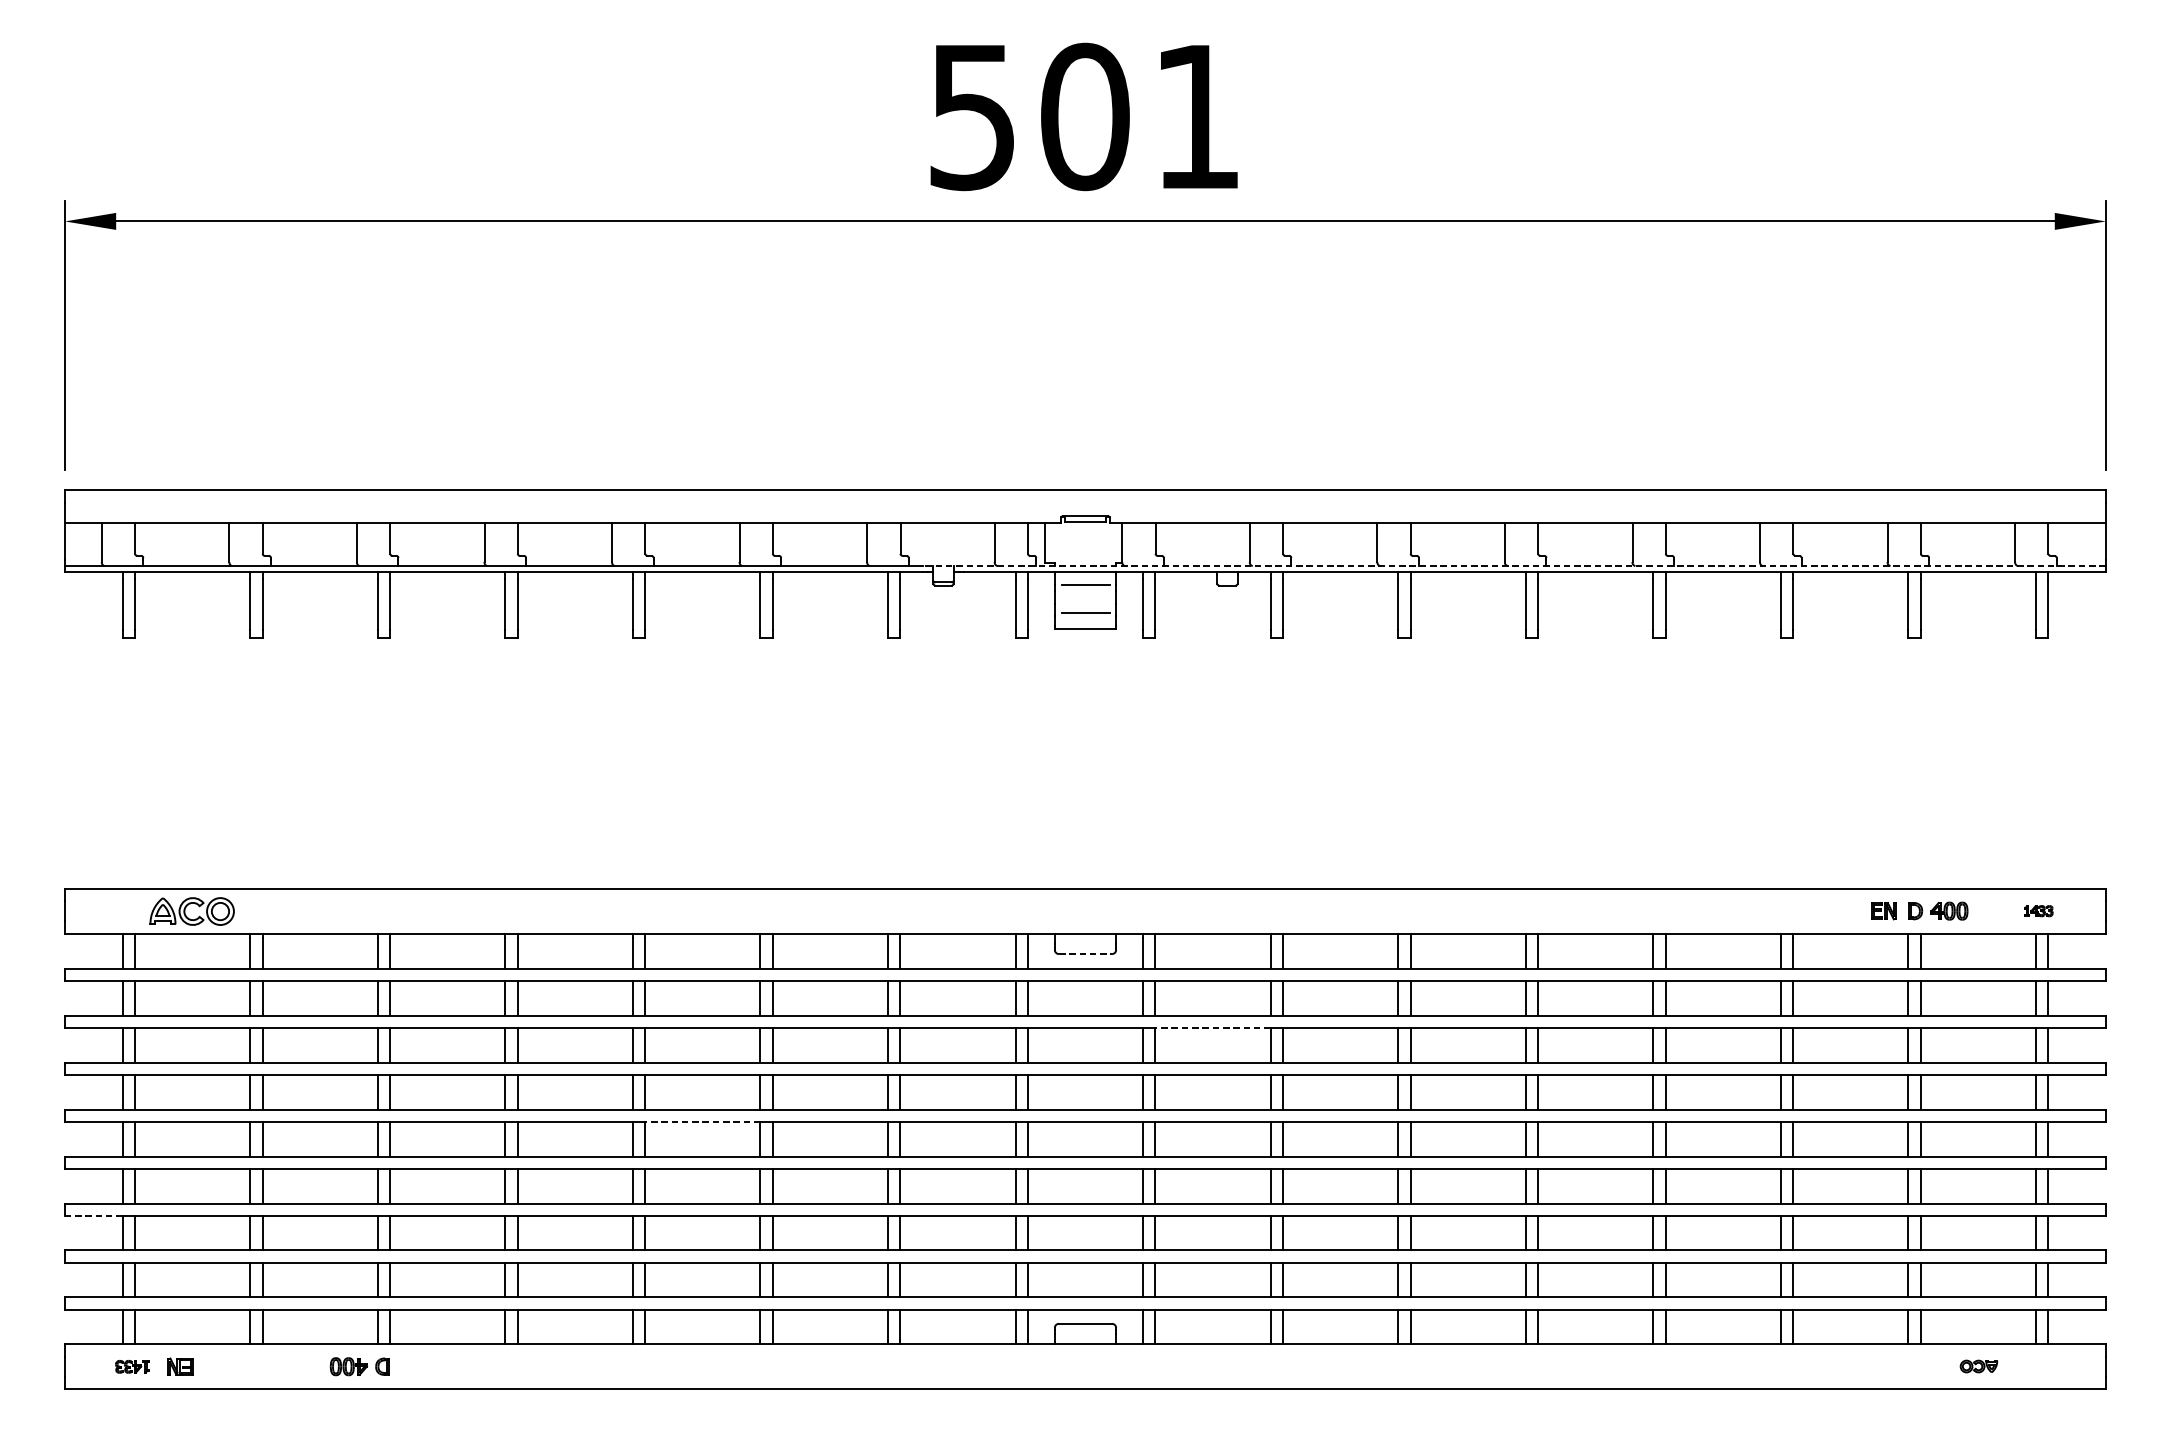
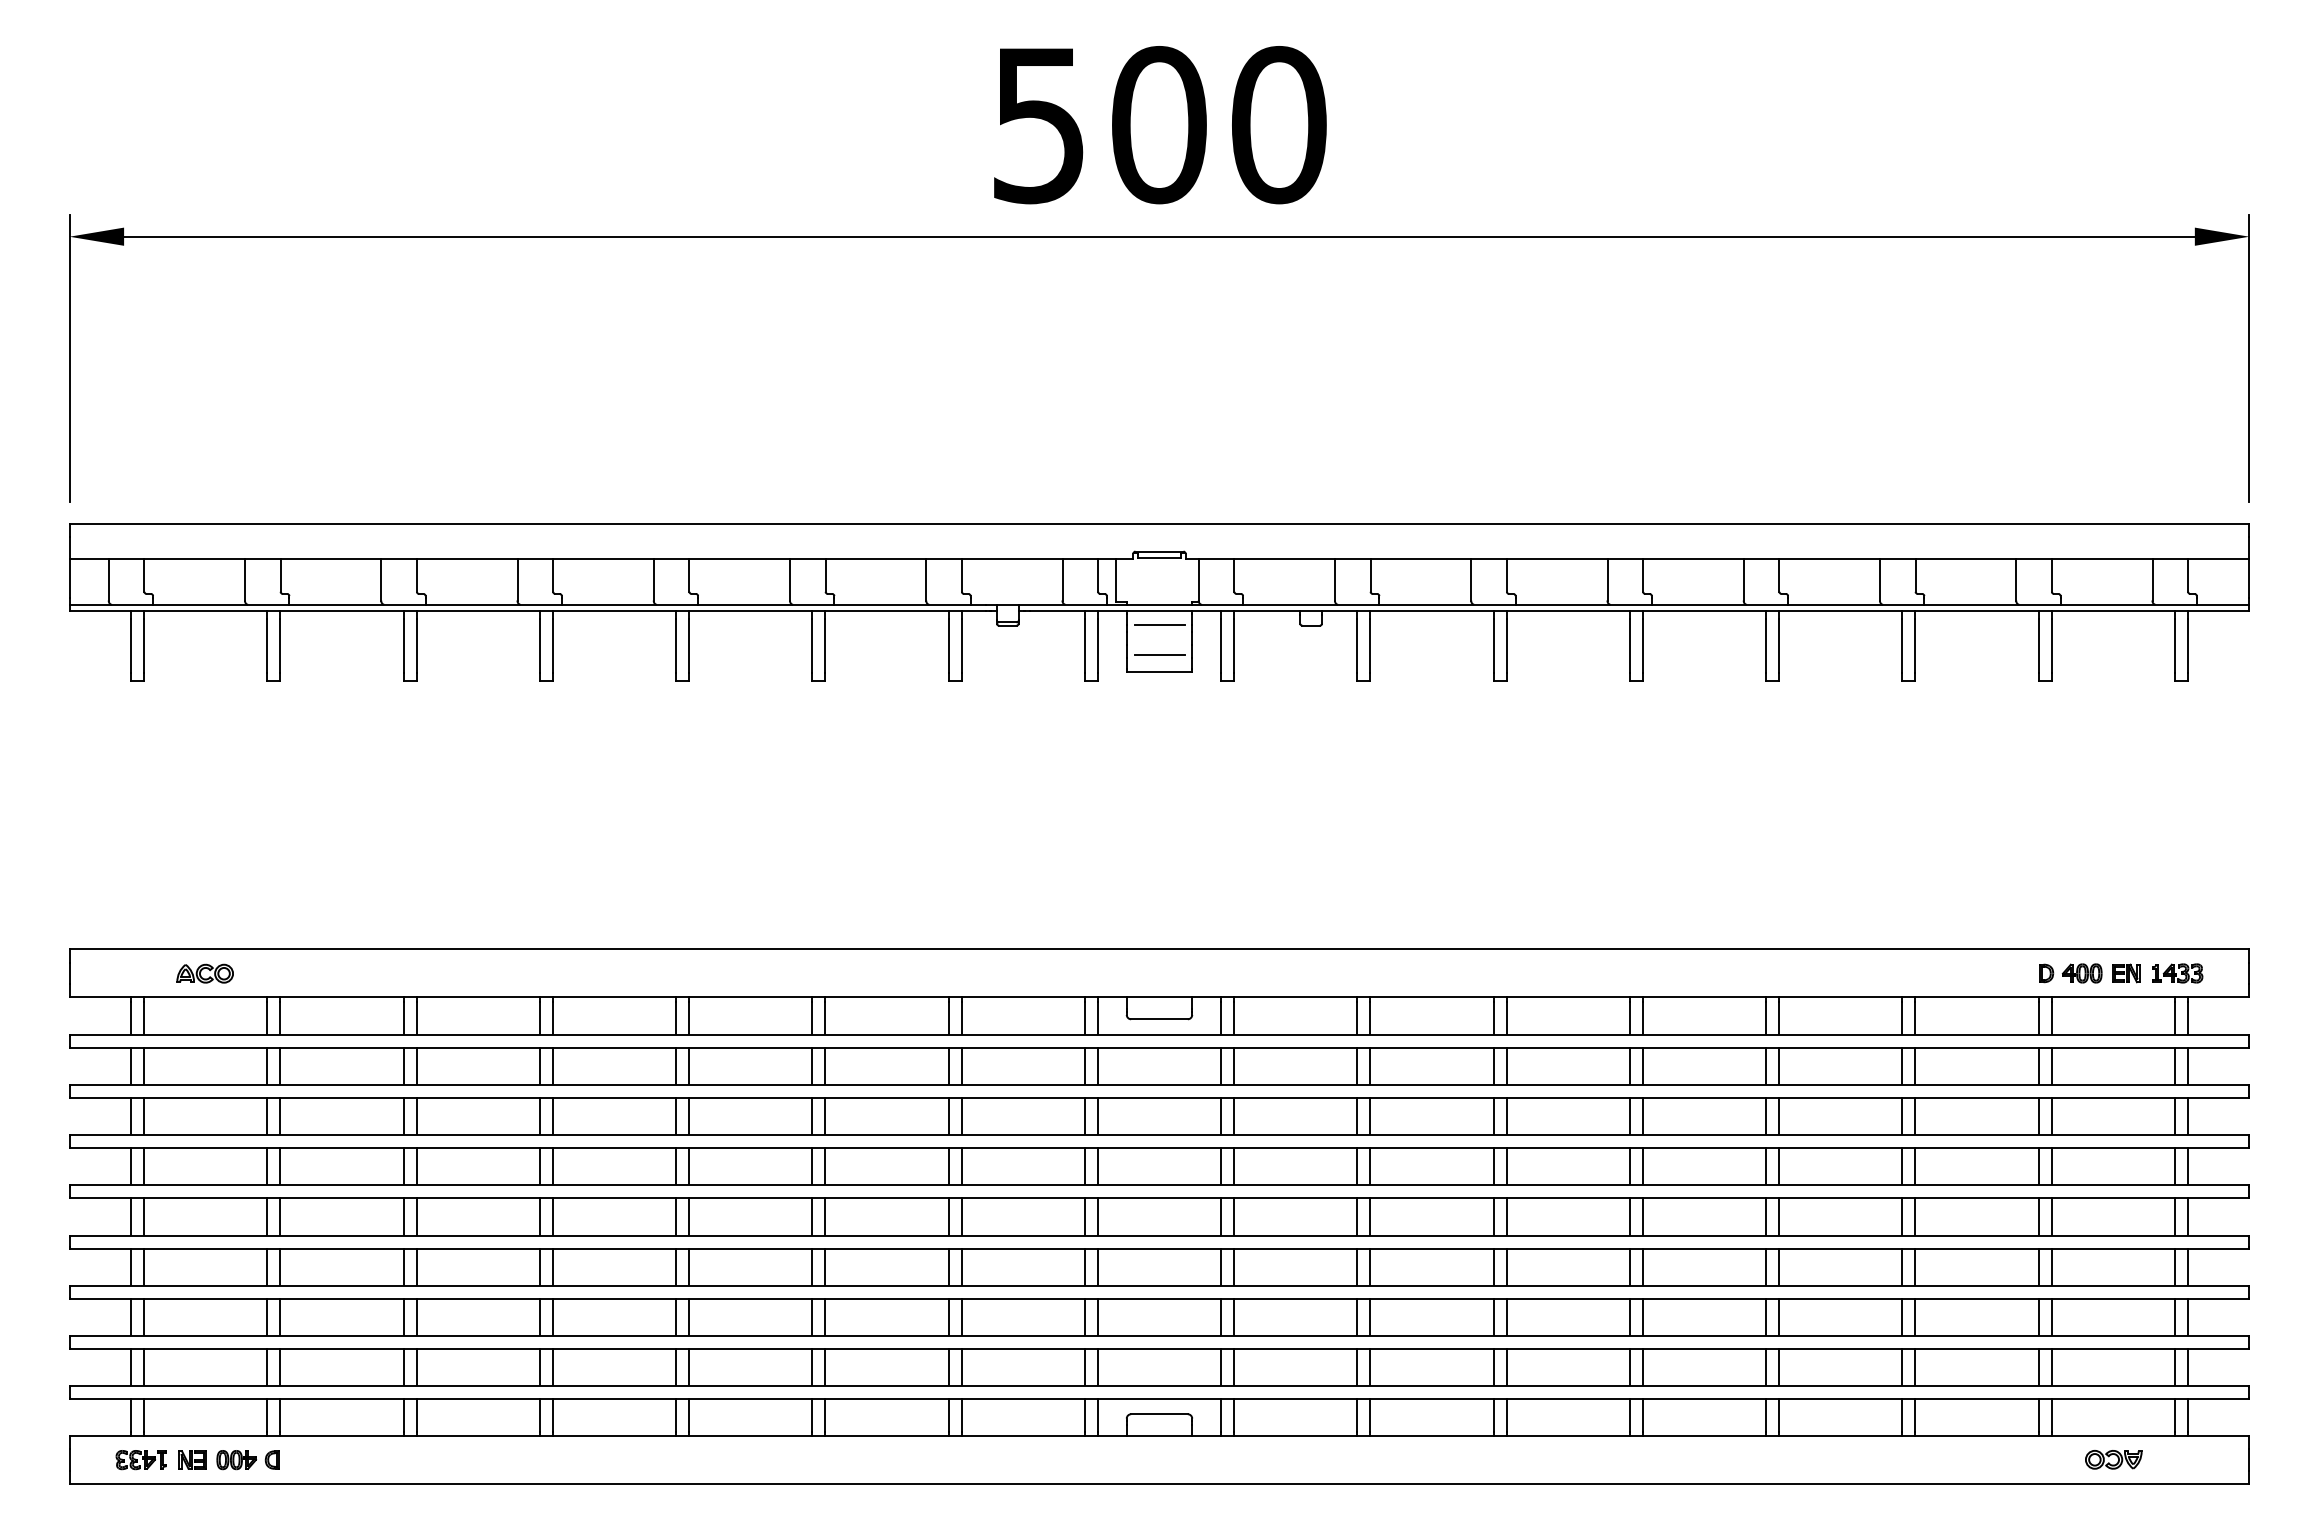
text: (1197, 117) -> (1279, 125), 501 -> 500
line: (1514, 565) -> (1617, 604), dashed -> solid
part: (191, 911) -> (204, 973), size x0.62
part: (1884, 911) -> (2126, 973), moved
part: (2038, 911) -> (2177, 973), size x1.67
line: (1085, 954) -> (1159, 1019), dashed -> solid
line: (1212, 1028) -> (1295, 1098), dashed -> solid
line: (702, 1121) -> (750, 1198), dashed -> solid
line: (94, 1215) -> (100, 1298), dashed -> solid
part: (1978, 1366) -> (2113, 1459), size x1.43
part: (131, 1367) -> (140, 1460), size x1.43
part: (359, 1367) -> (247, 1460), moved

